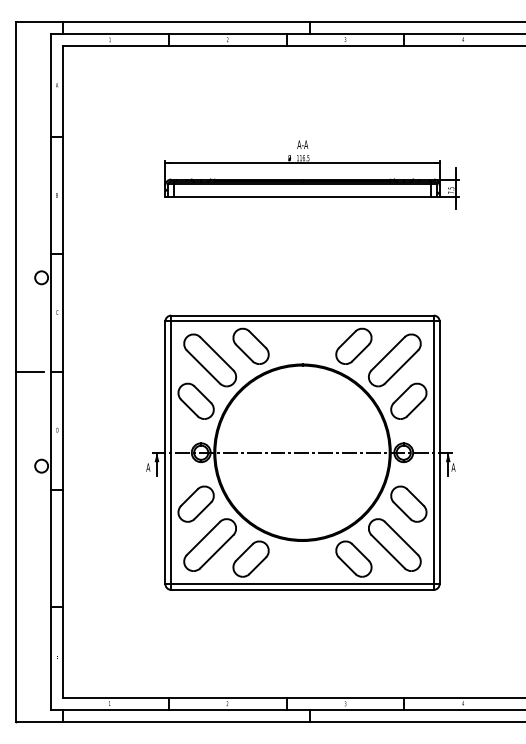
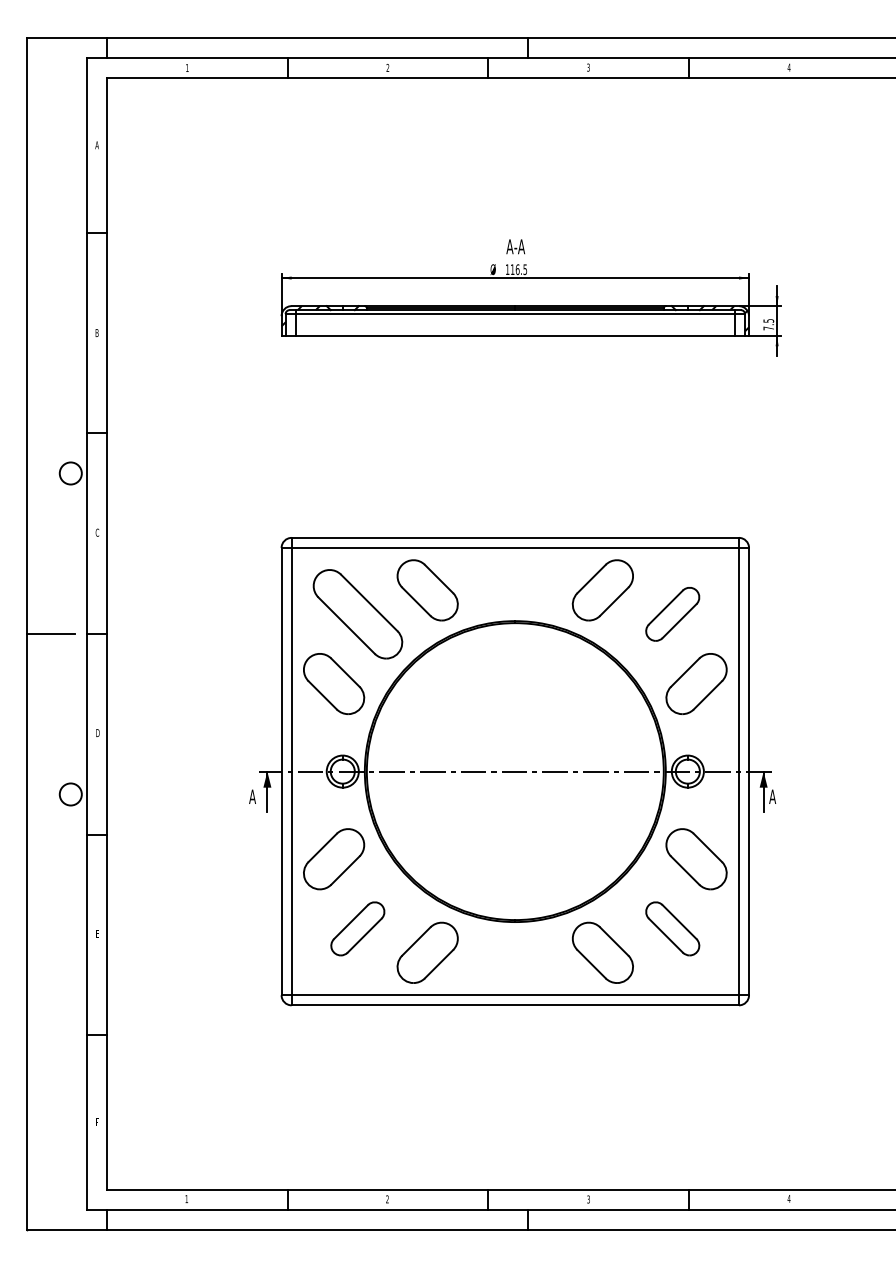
part: (394, 360) -> (672, 614), size x0.6
part: (209, 544) -> (356, 927), size x0.6
part: (394, 544) -> (672, 927), size x0.6

